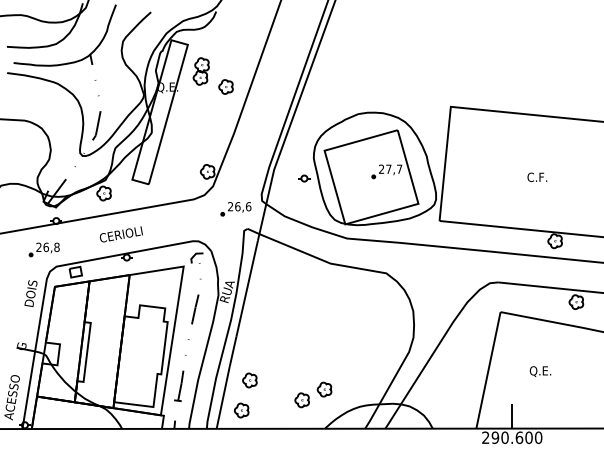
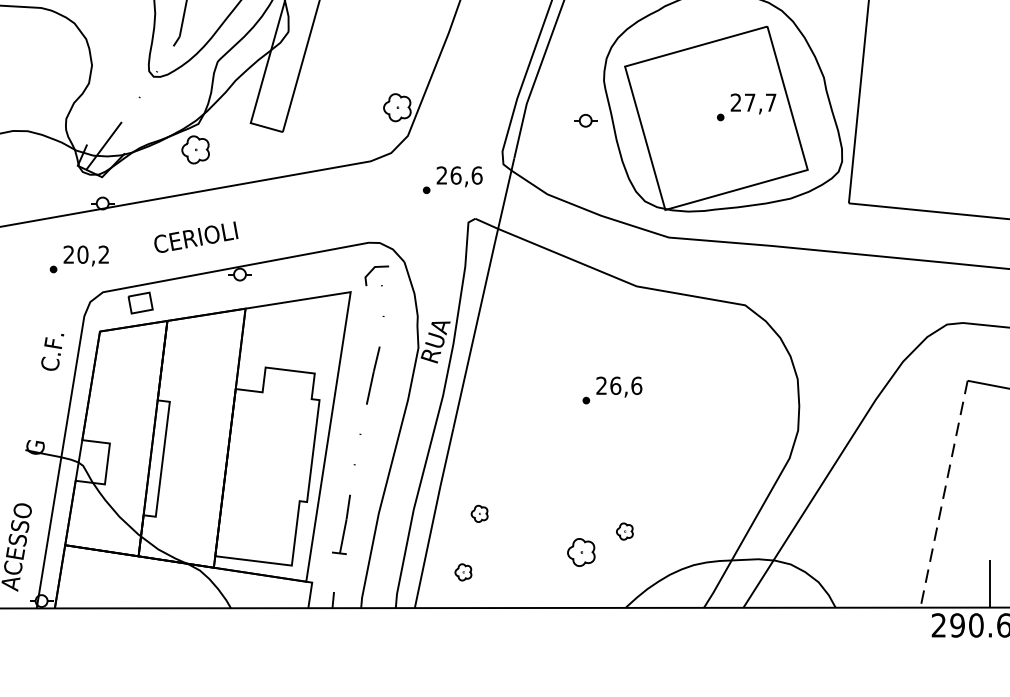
text: (120, 234) -> (194, 237), moved
text: (51, 246) -> (93, 253), 26,8 -> 20,2
text: (30, 293) -> (52, 344), DOIS -> C.F.
part: (317, 317) -> (611, 391), added
line: (488, 370) -> (944, 494), solid -> dashed
part: (249, 380) -> (478, 513), size x0.6
part: (324, 389) -> (624, 531), size x0.6
part: (241, 410) -> (463, 572), size x0.6

